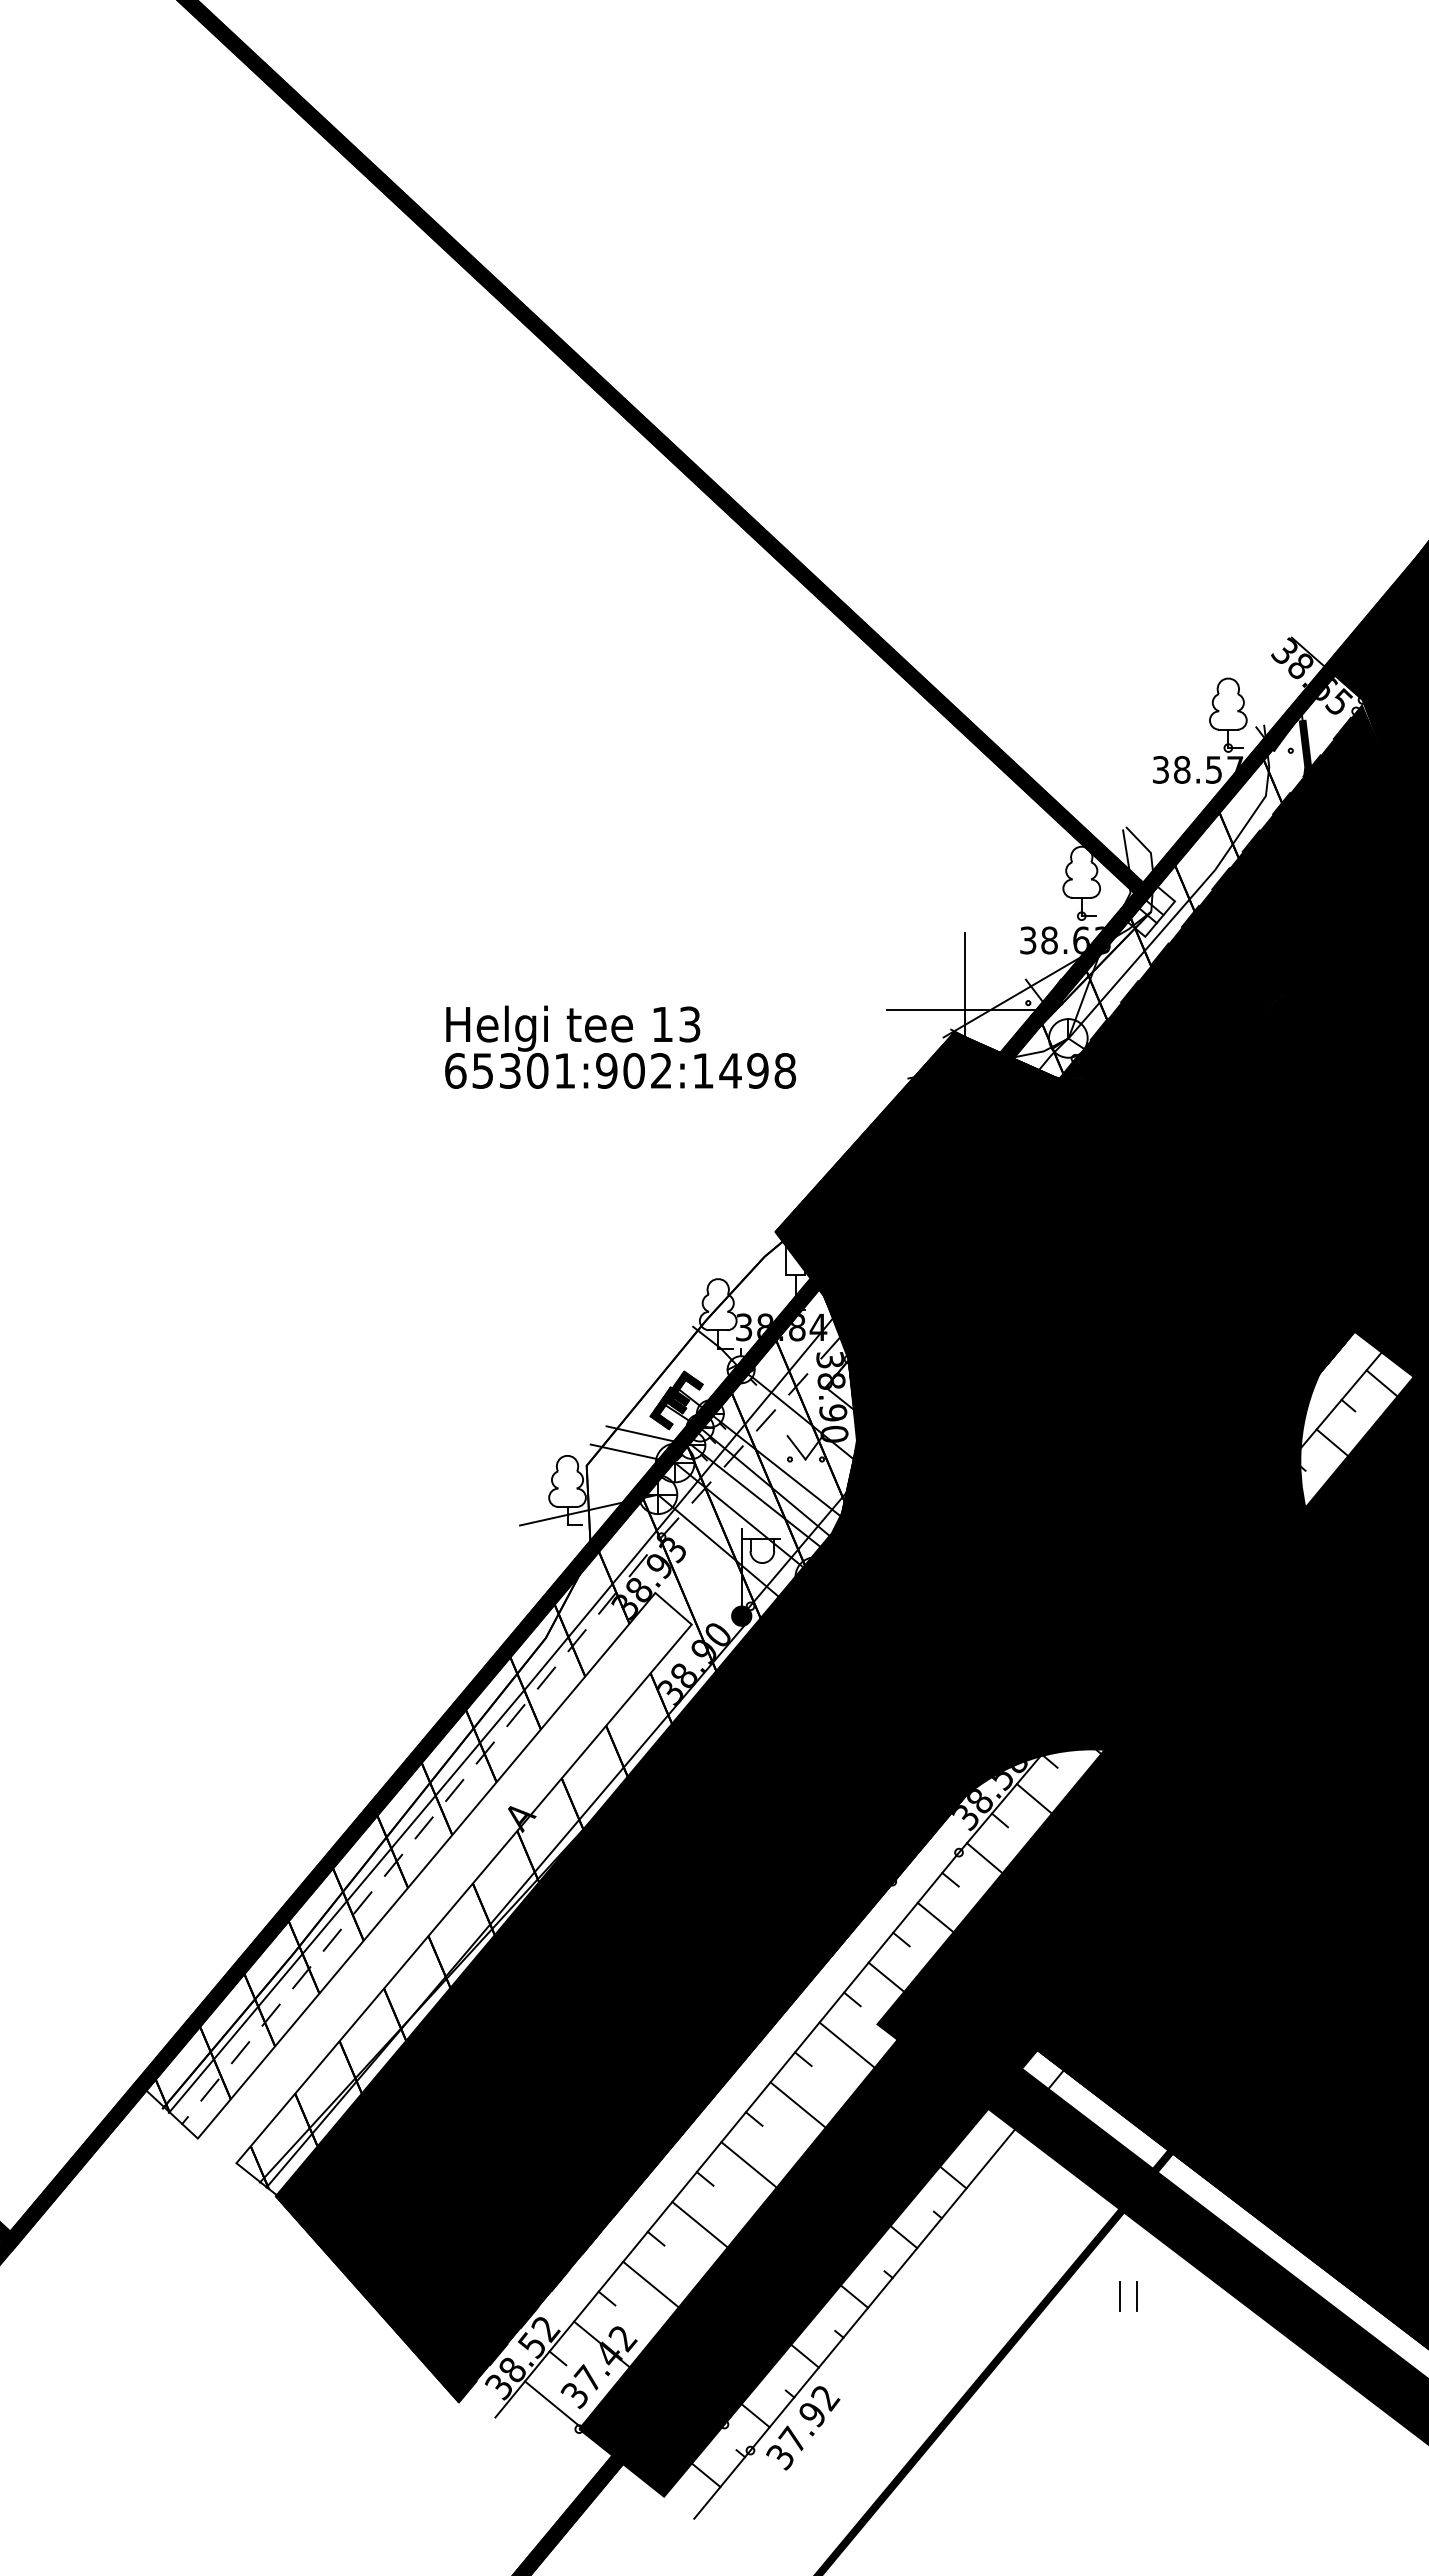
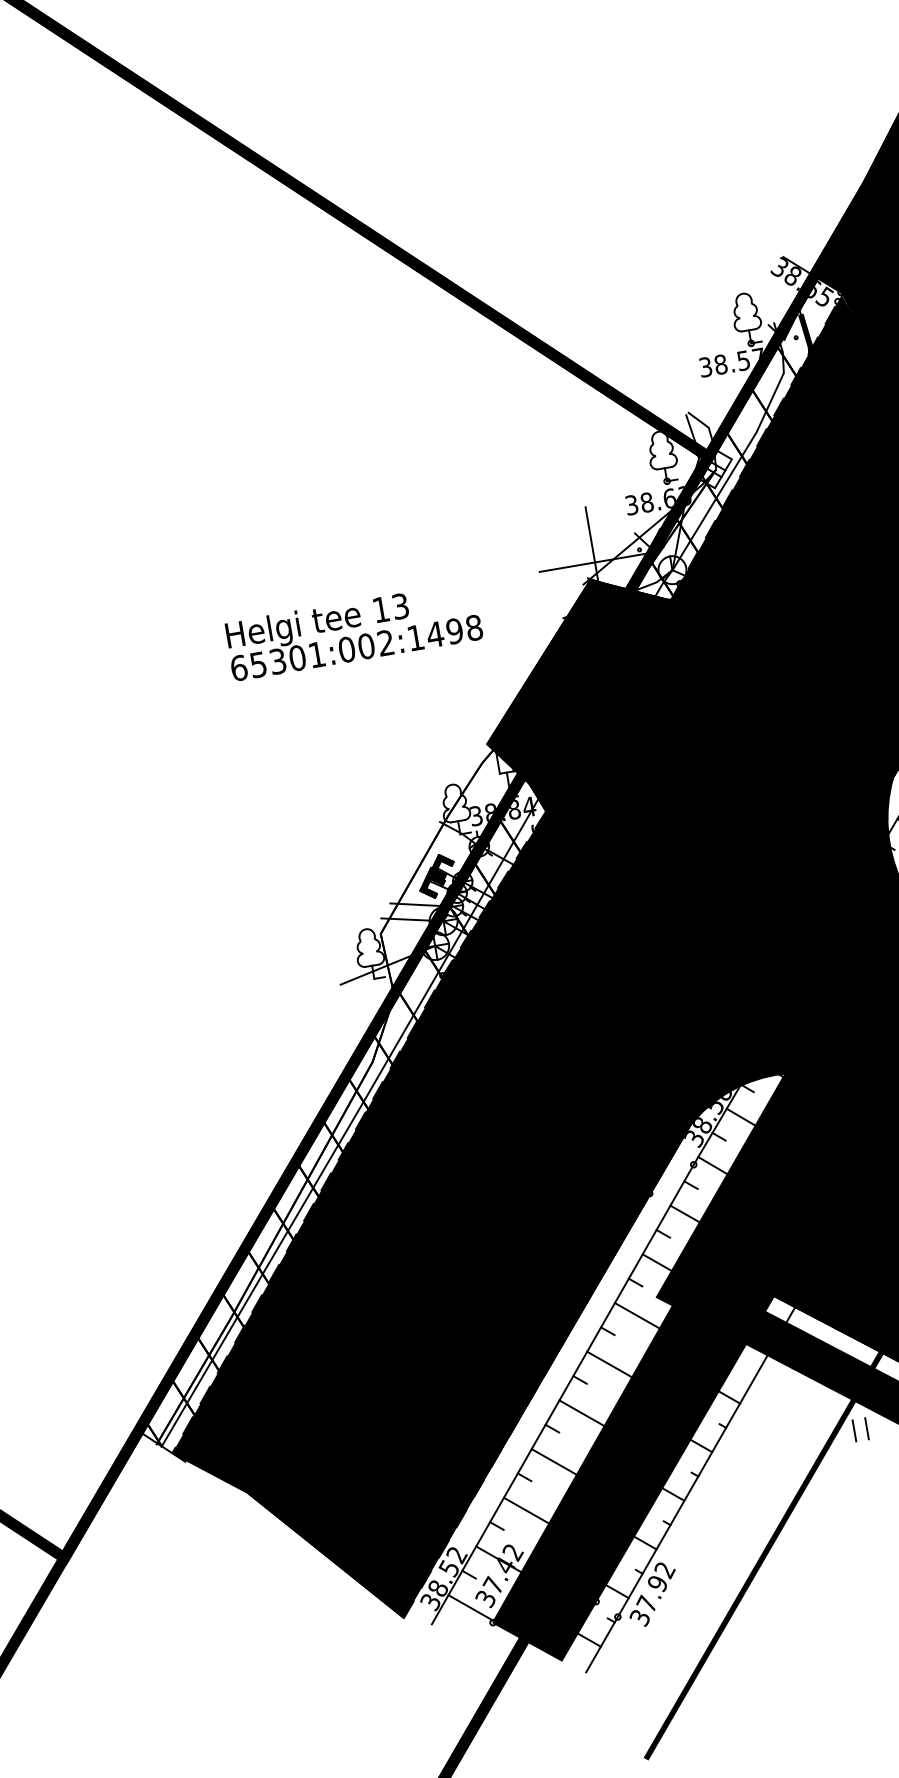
text: (606, 1070) -> (346, 649), 65301:902:1498 -> 65301:002:1498
fill: (518, 1766) -> (368, 1157), added
part: (1120, 2296) -> (854, 1430), moved

